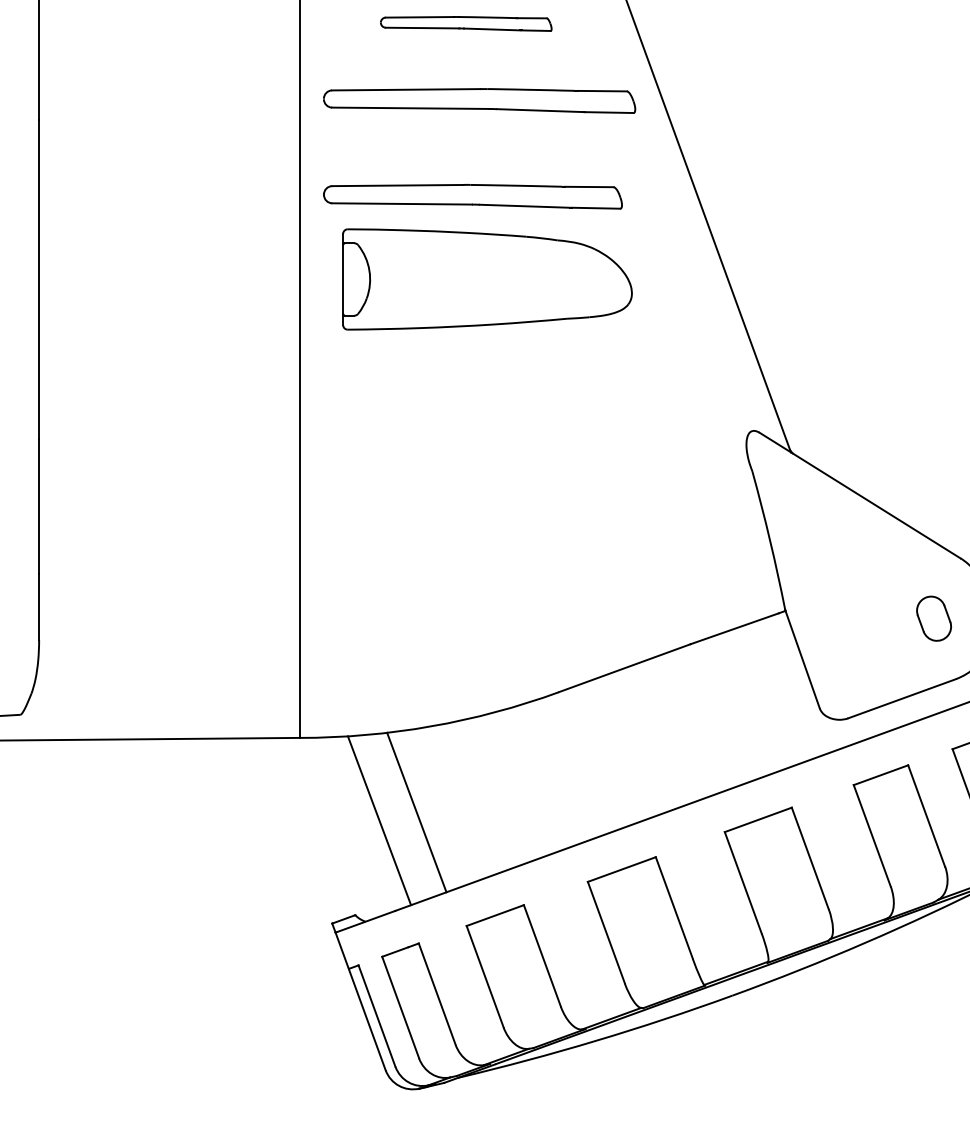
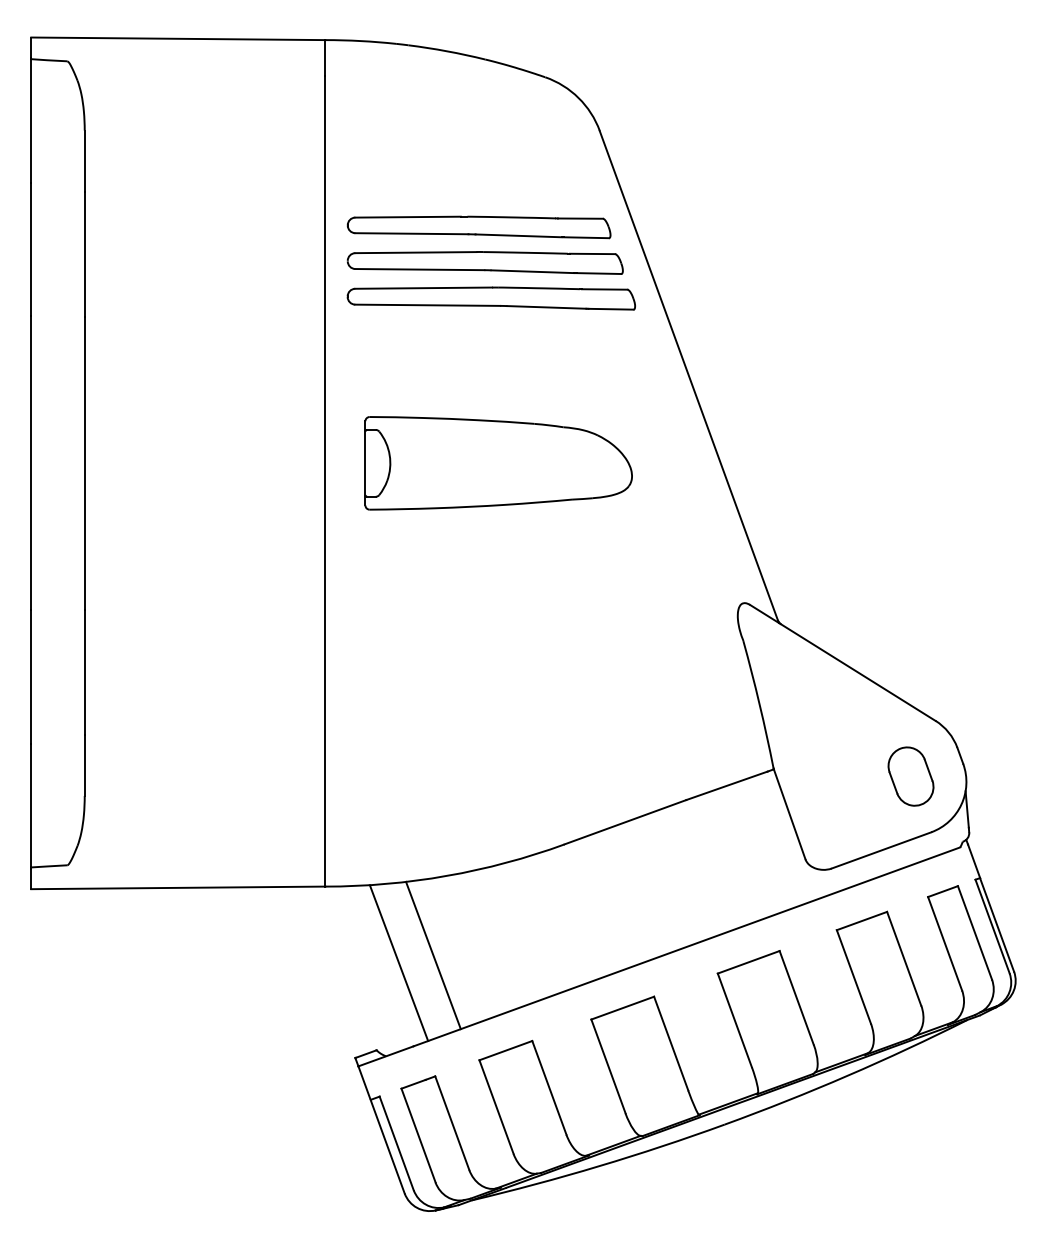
part: (465, 24) -> (478, 227), size x1.67
part: (472, 196) -> (484, 262), moved
part: (933, 618) -> (910, 776), size x1.43

